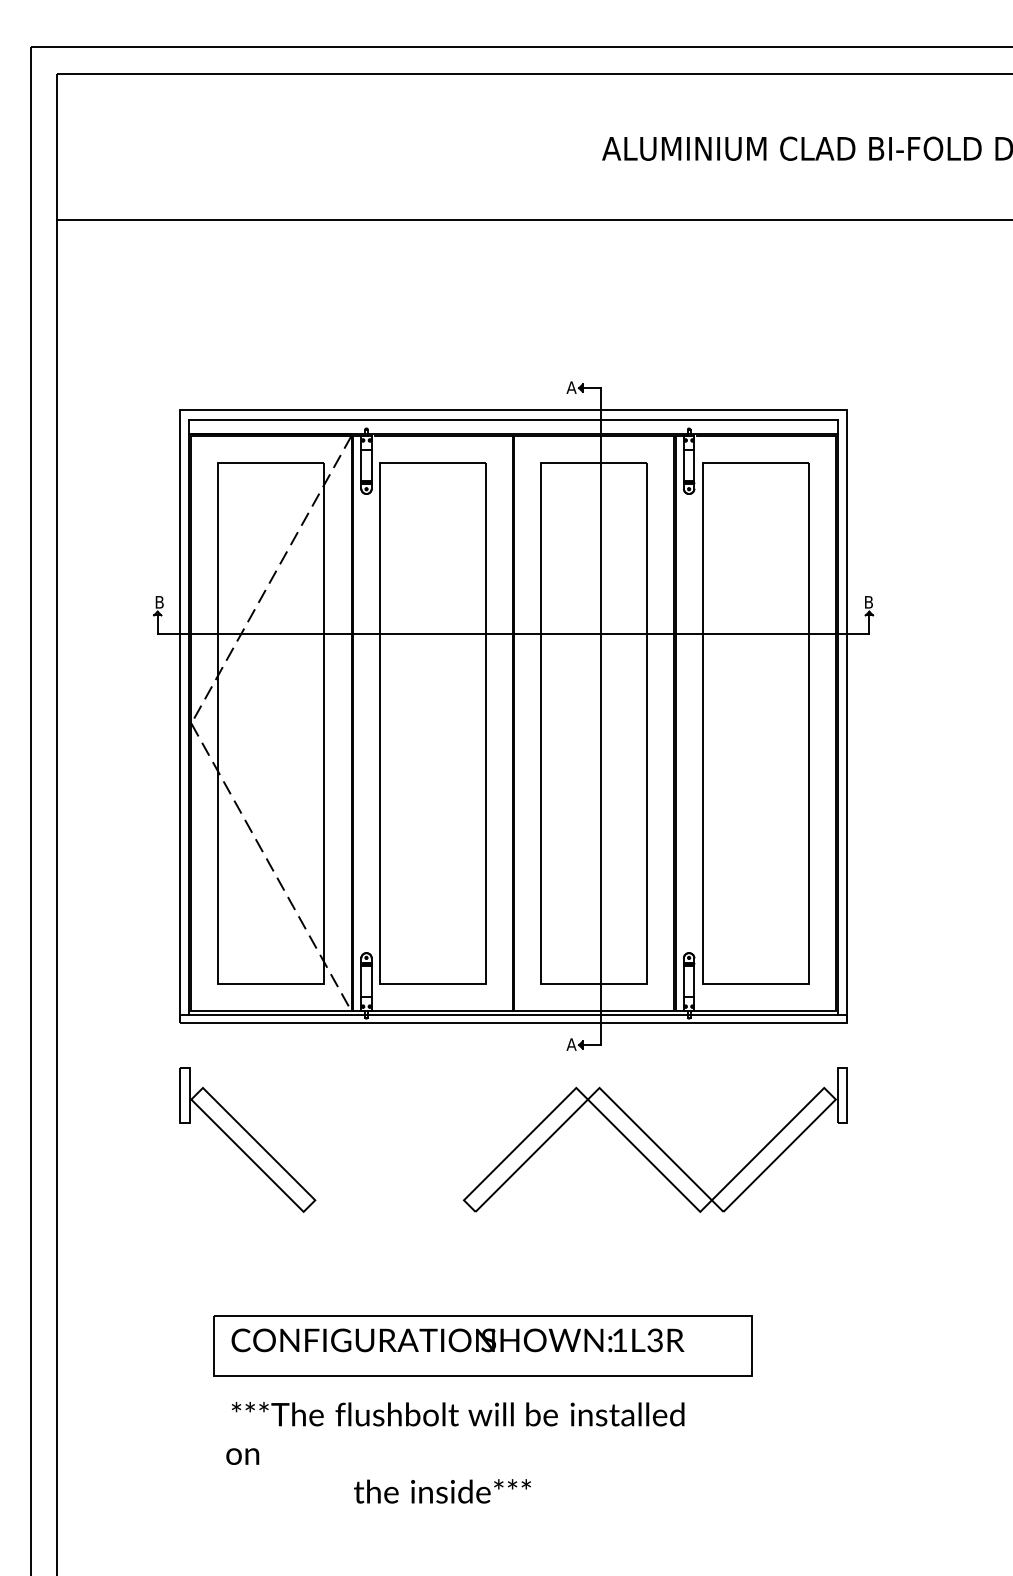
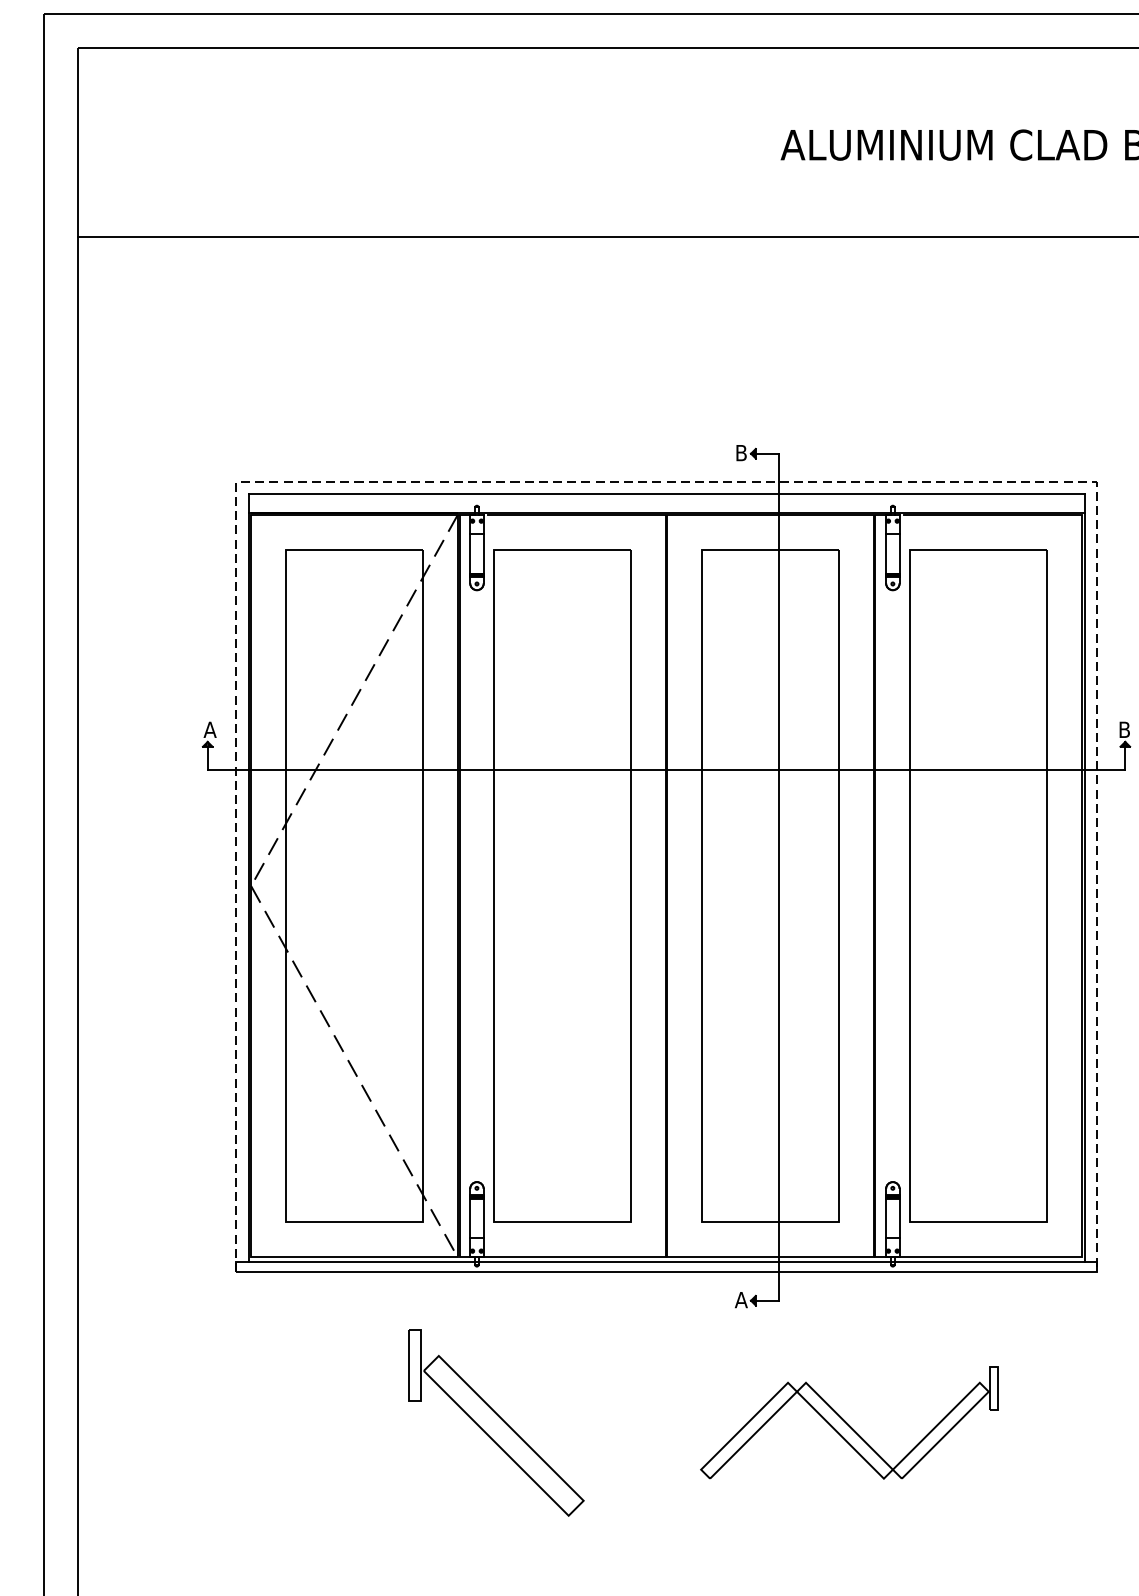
text: (571, 387) -> (741, 452), A -> B
line: (513, 410) -> (666, 482), solid -> dashed
text: (159, 602) -> (210, 730), B -> A
part: (247, 1139) -> (496, 1422), moved
part: (654, 1139) -> (848, 1422), size x0.6

